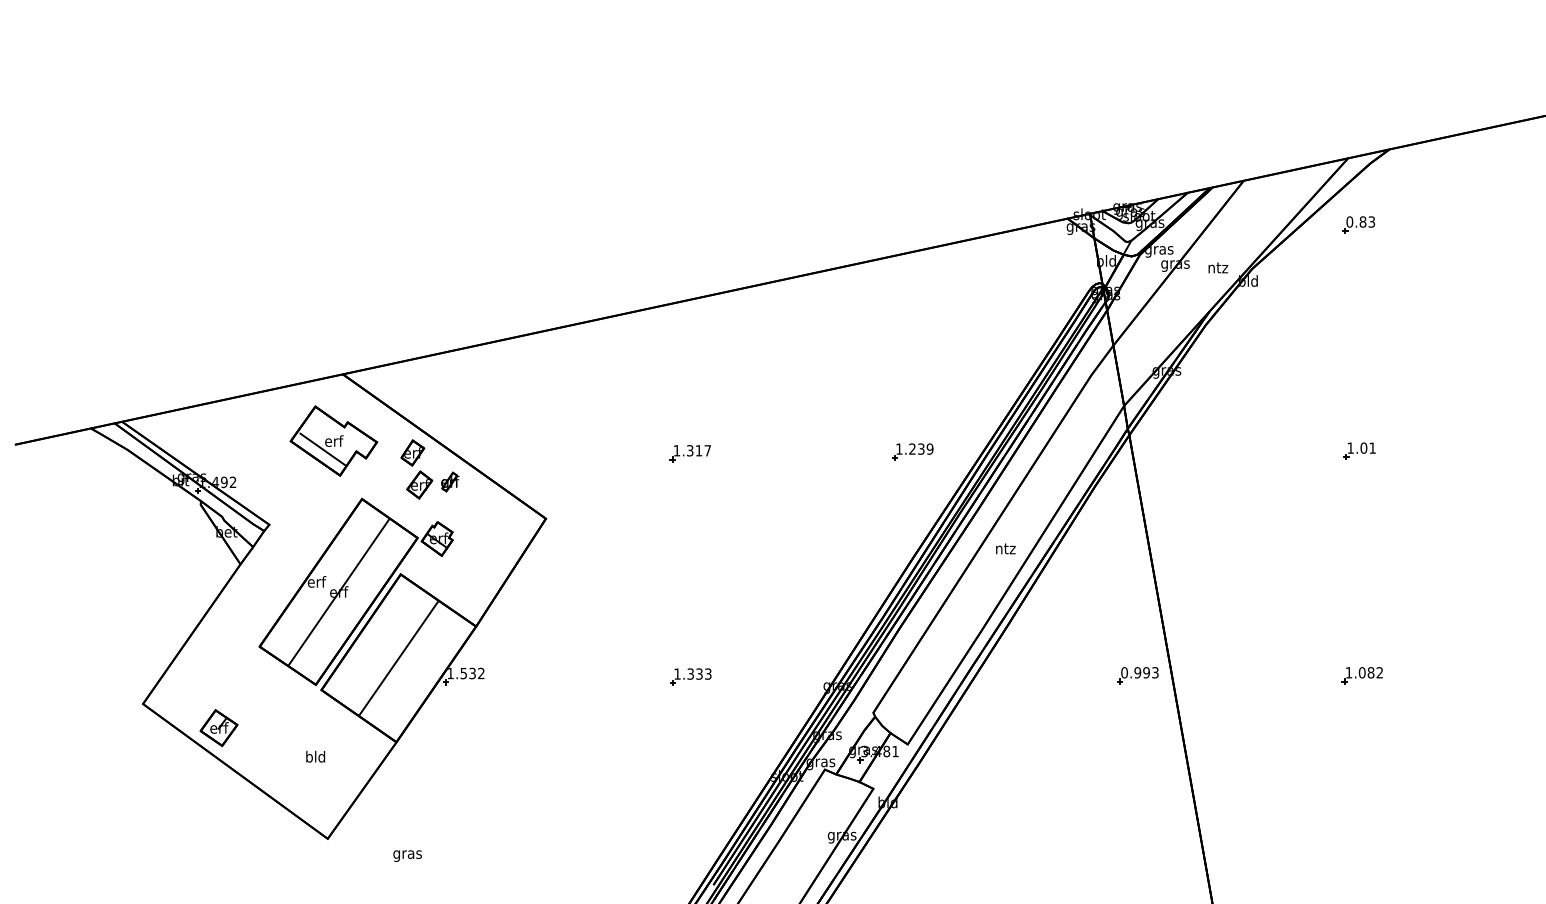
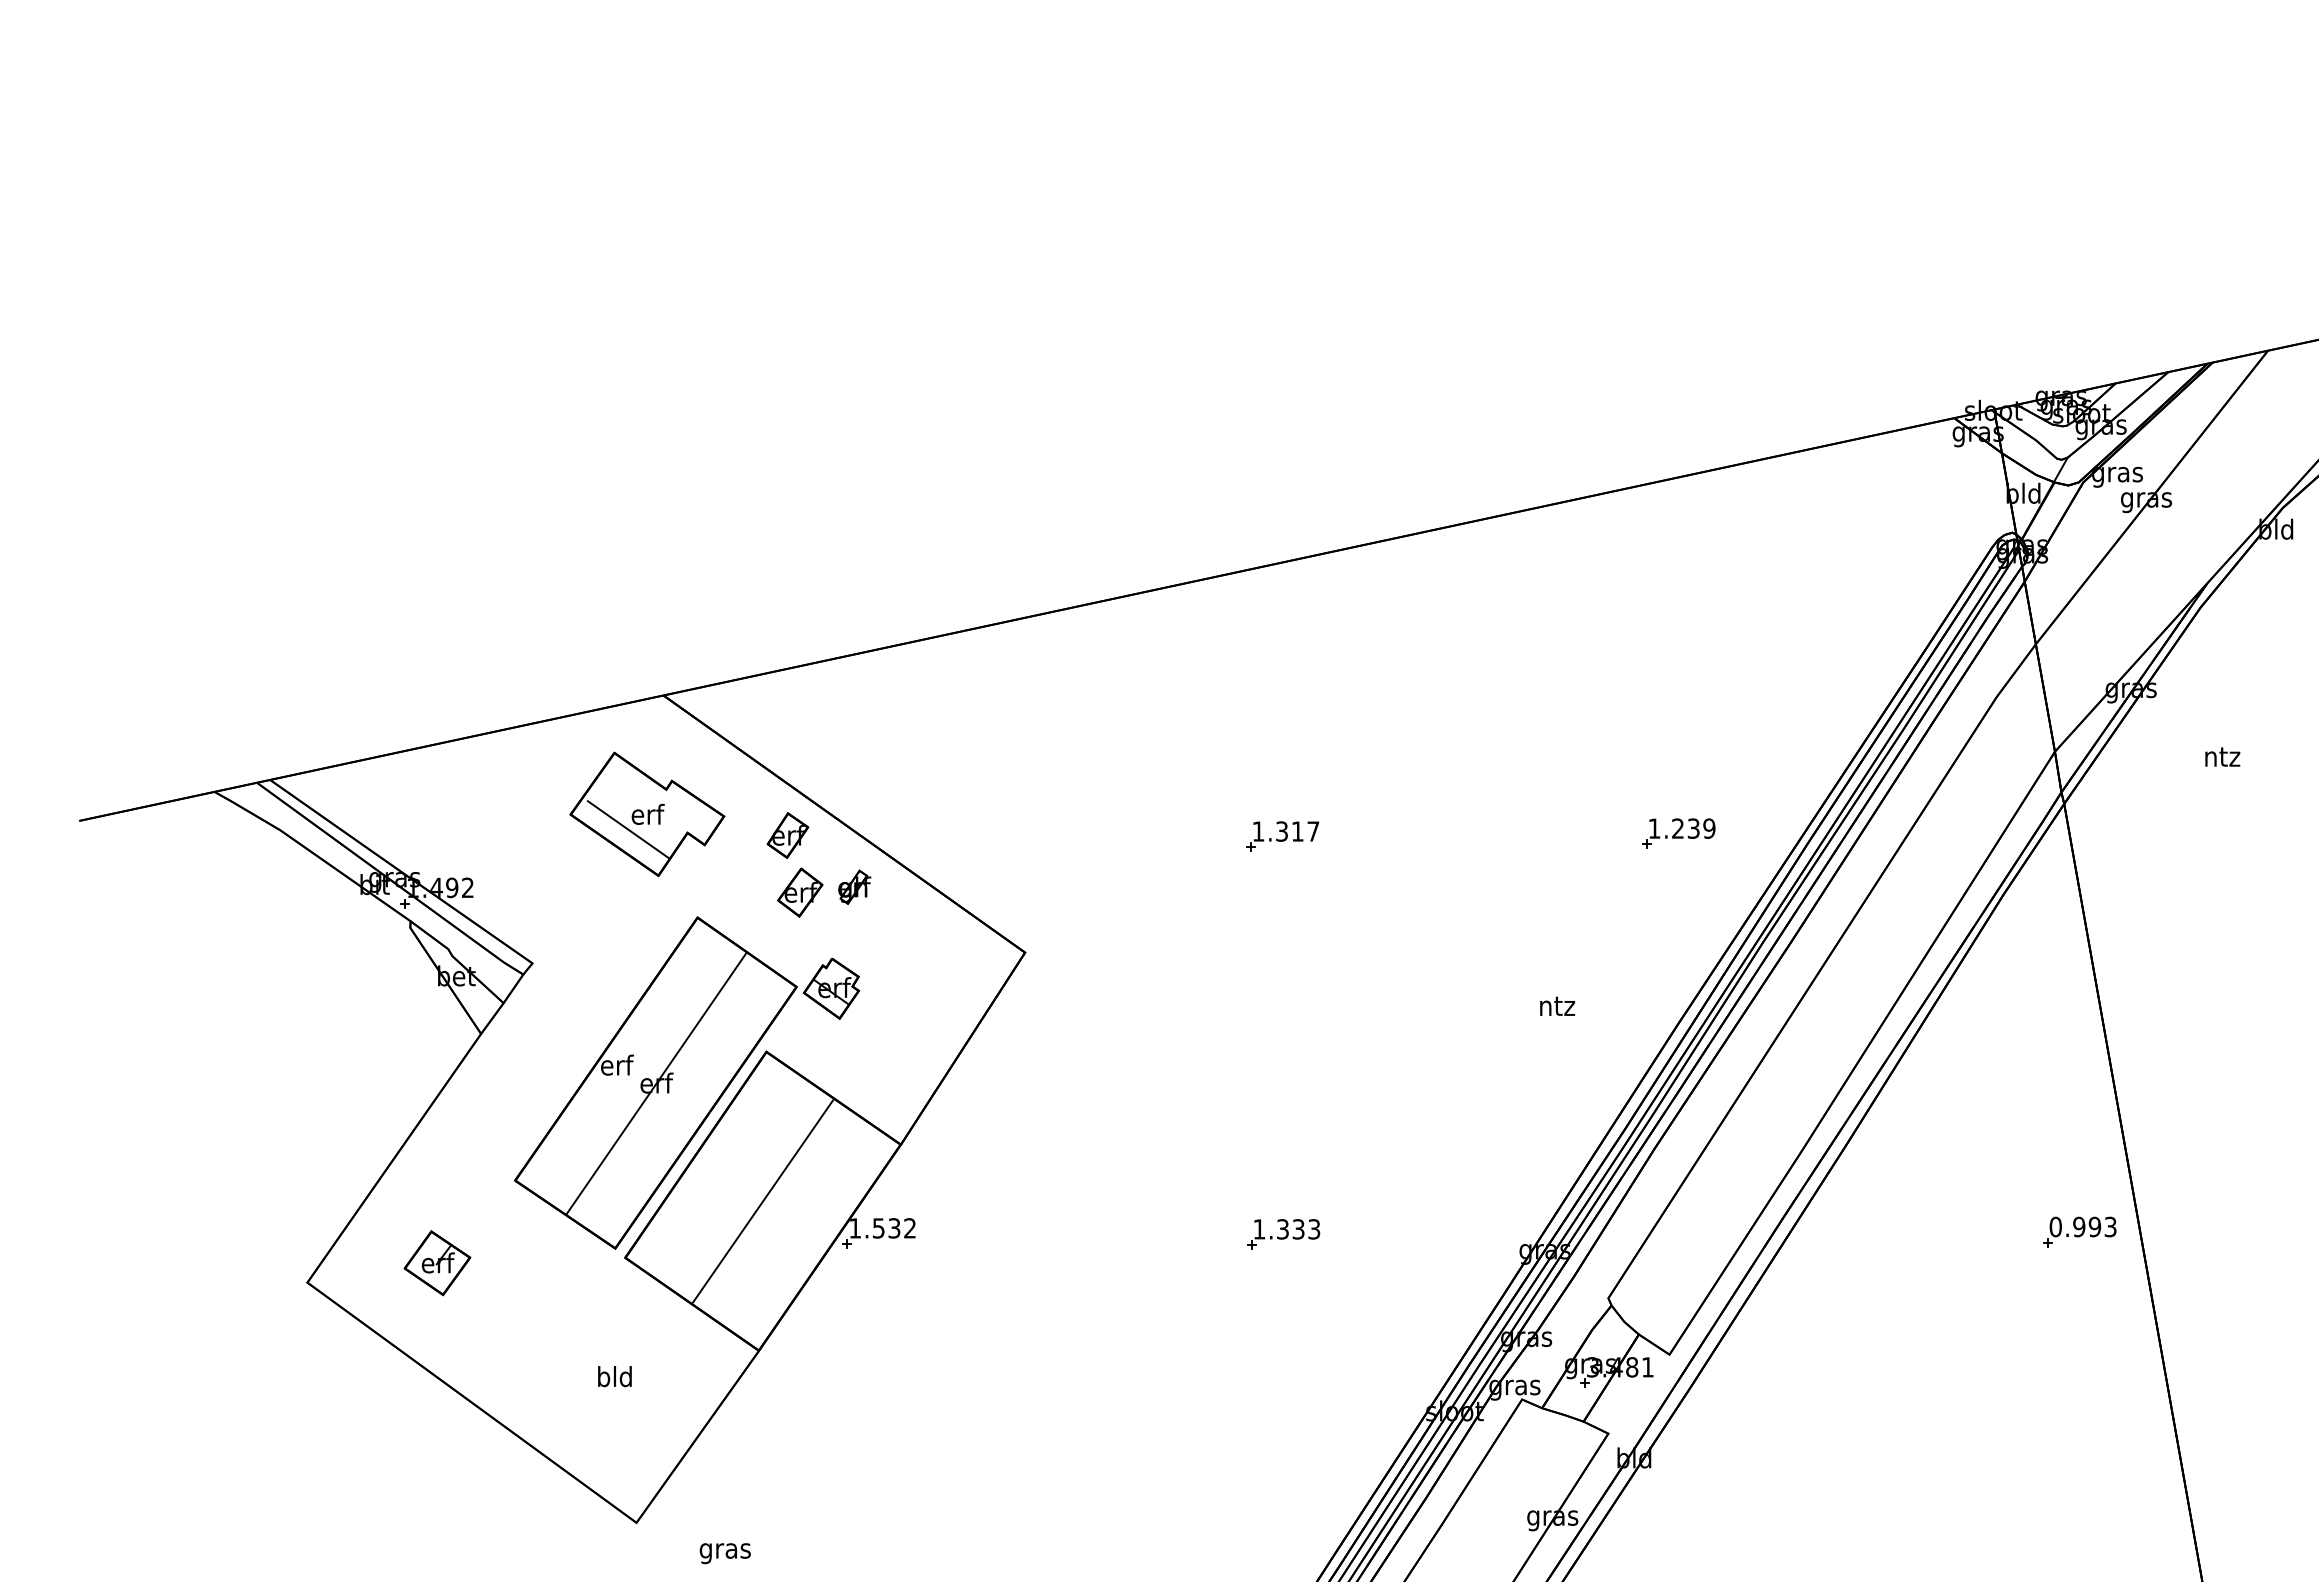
text: (1218, 267) -> (2223, 756), moved
text: (1005, 548) -> (1556, 1005), moved
part: (218, 728) -> (436, 1263), moved
text: (407, 855) -> (725, 1552), moved

